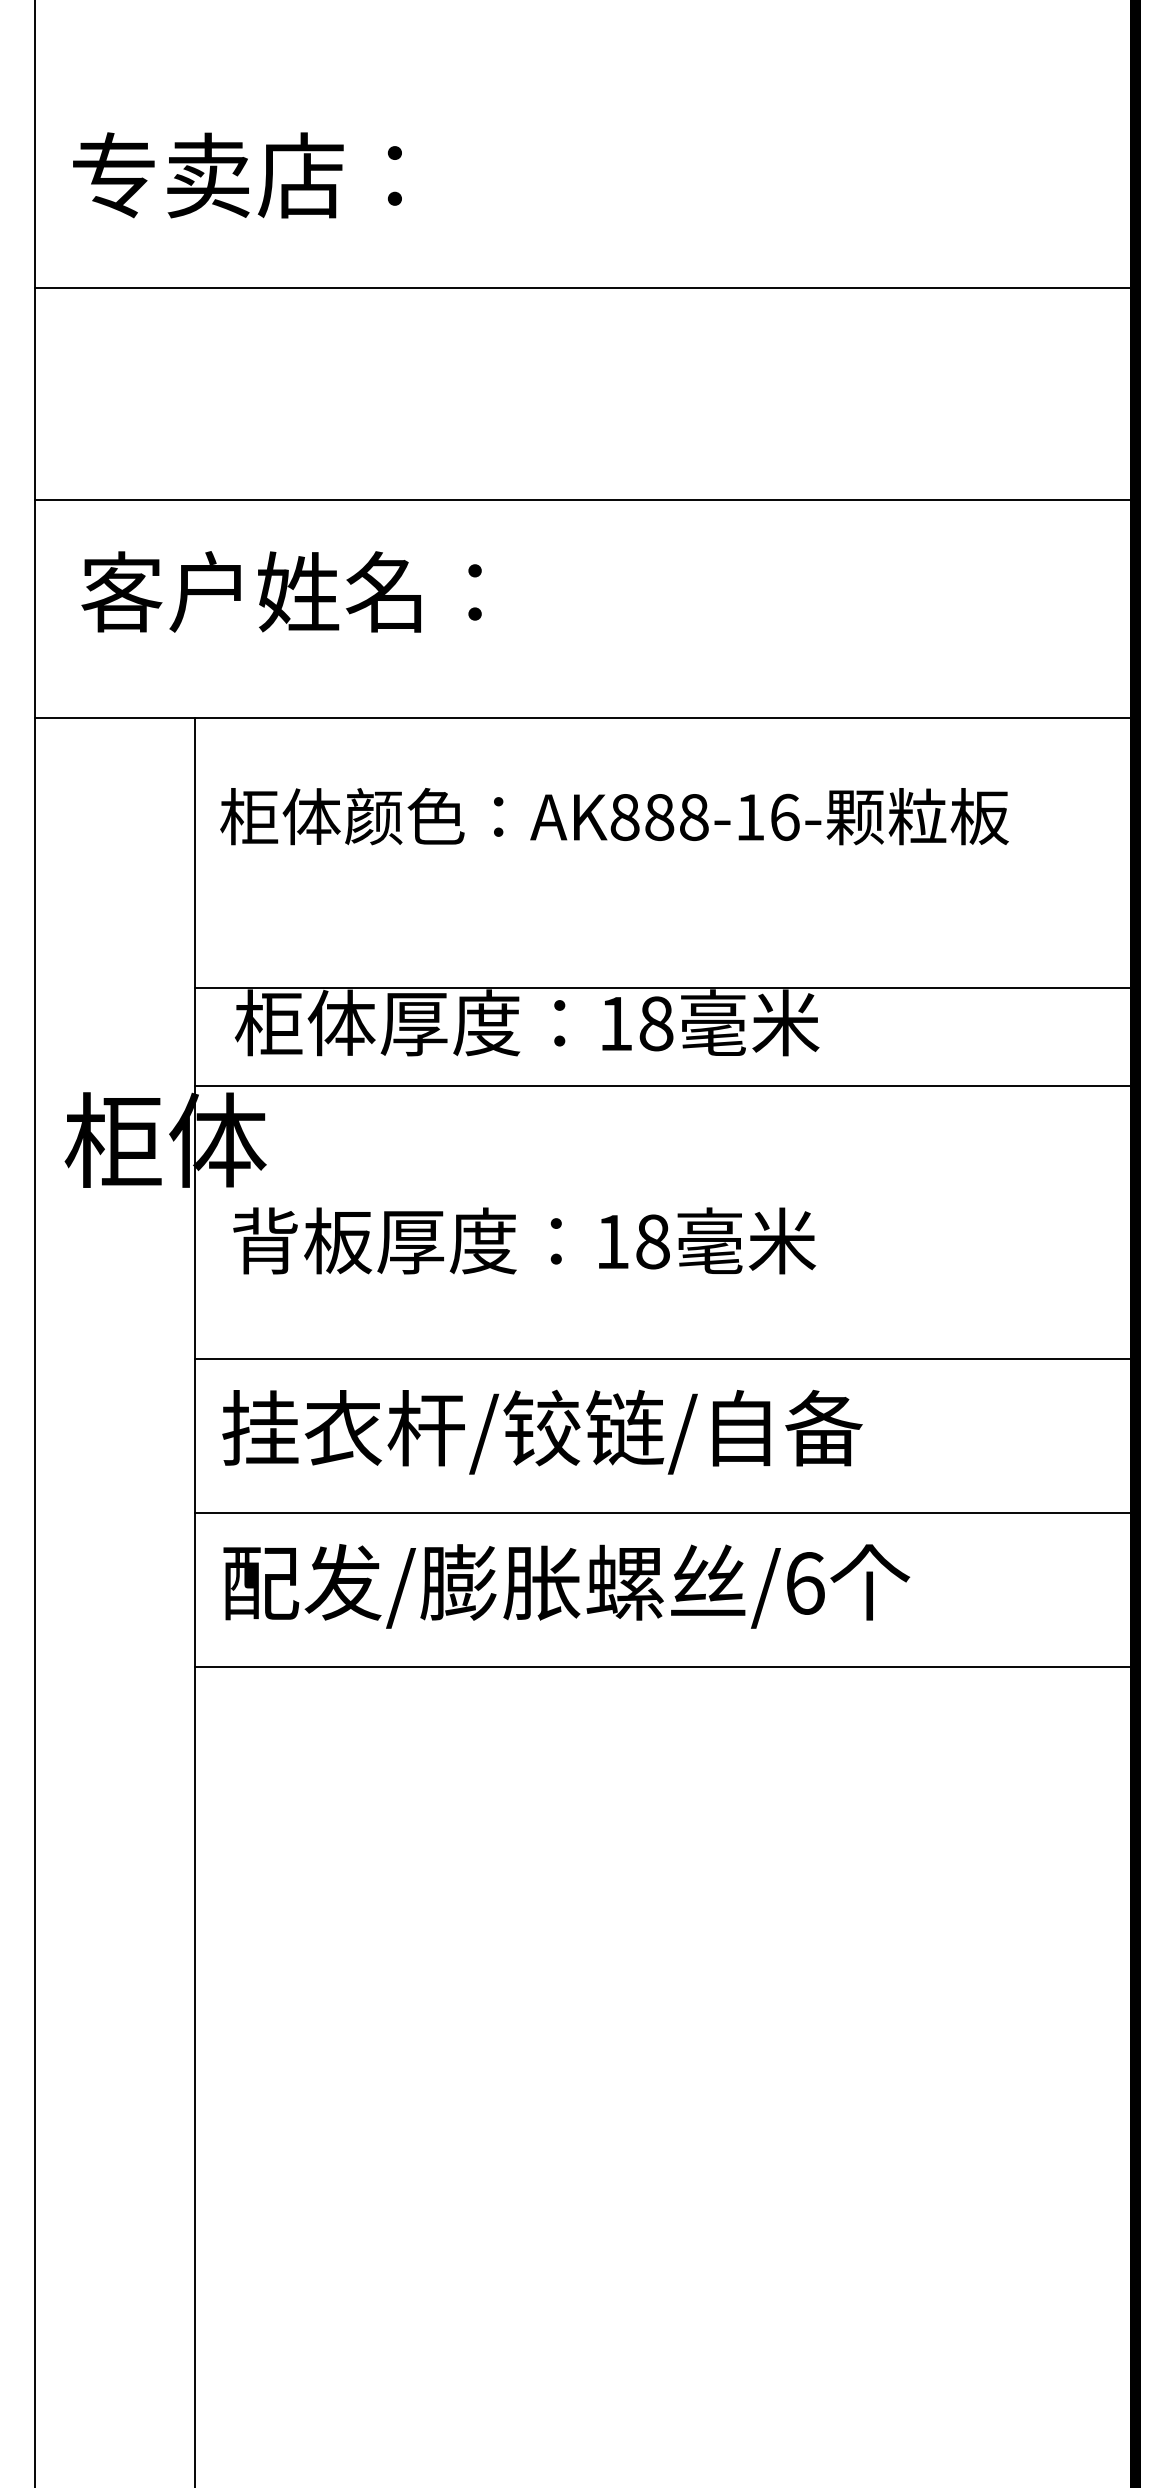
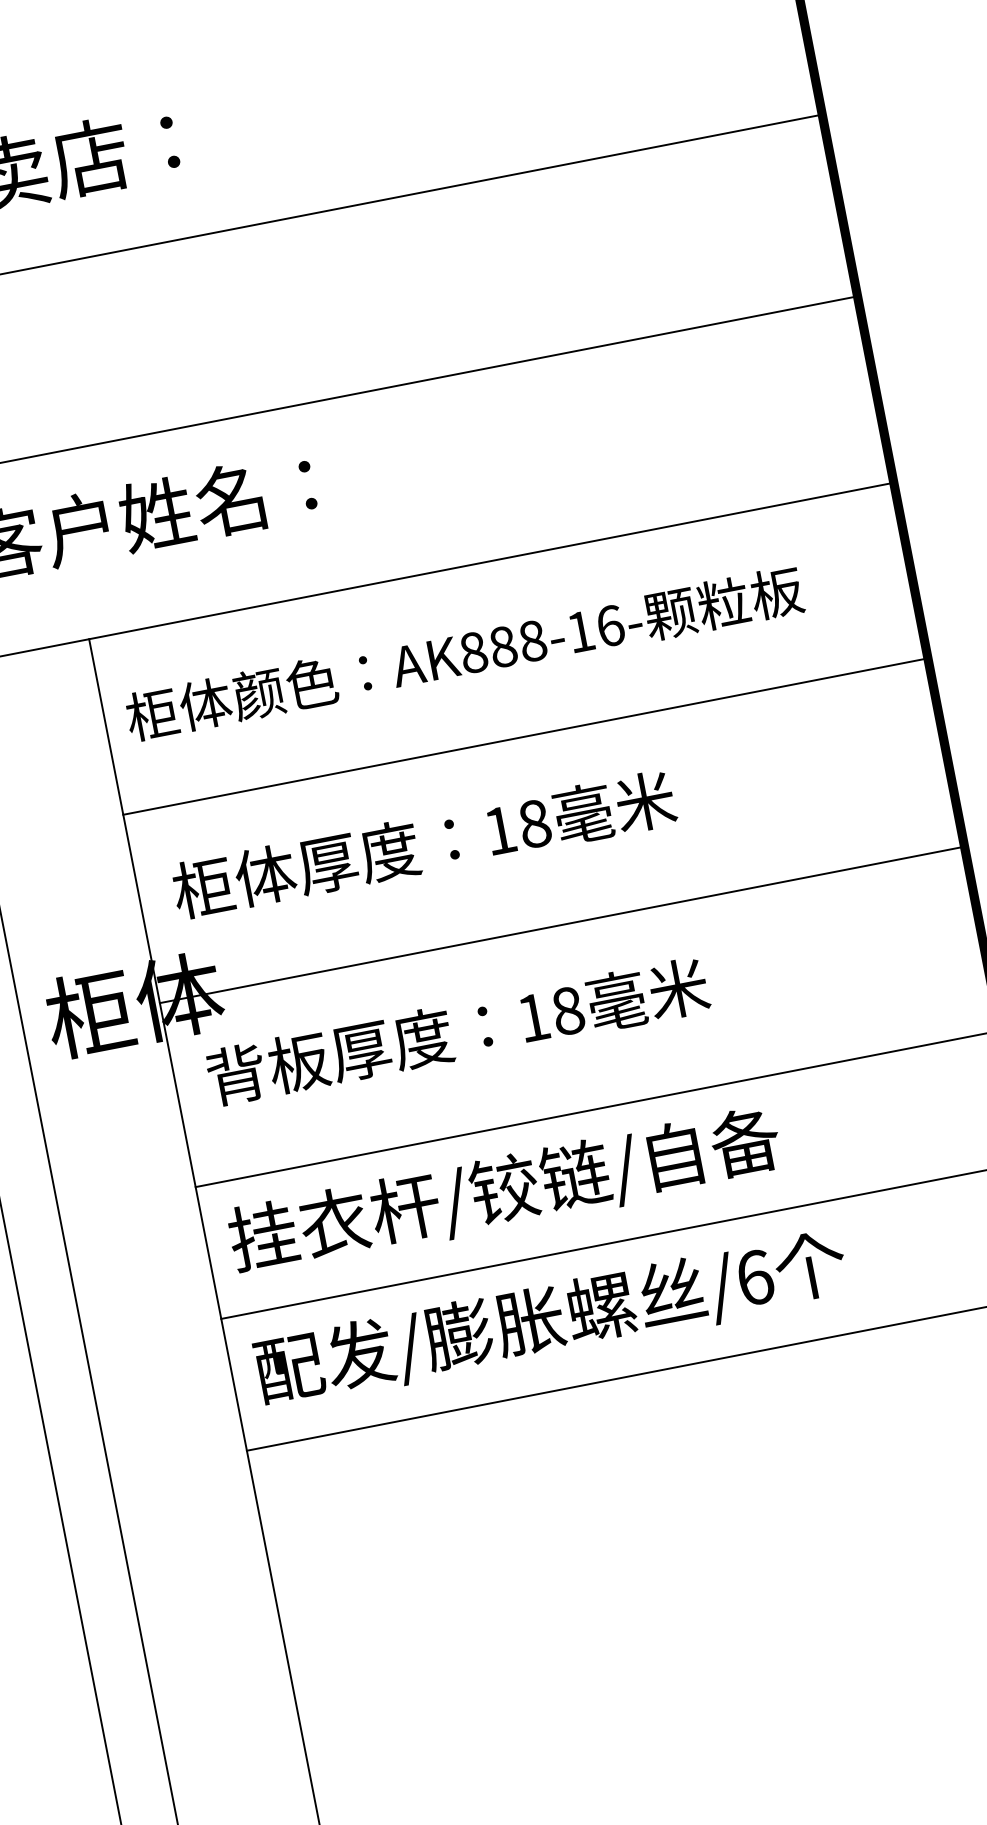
line: (664, 988) -> (525, 736), moved
line: (664, 1085) -> (561, 924), moved

